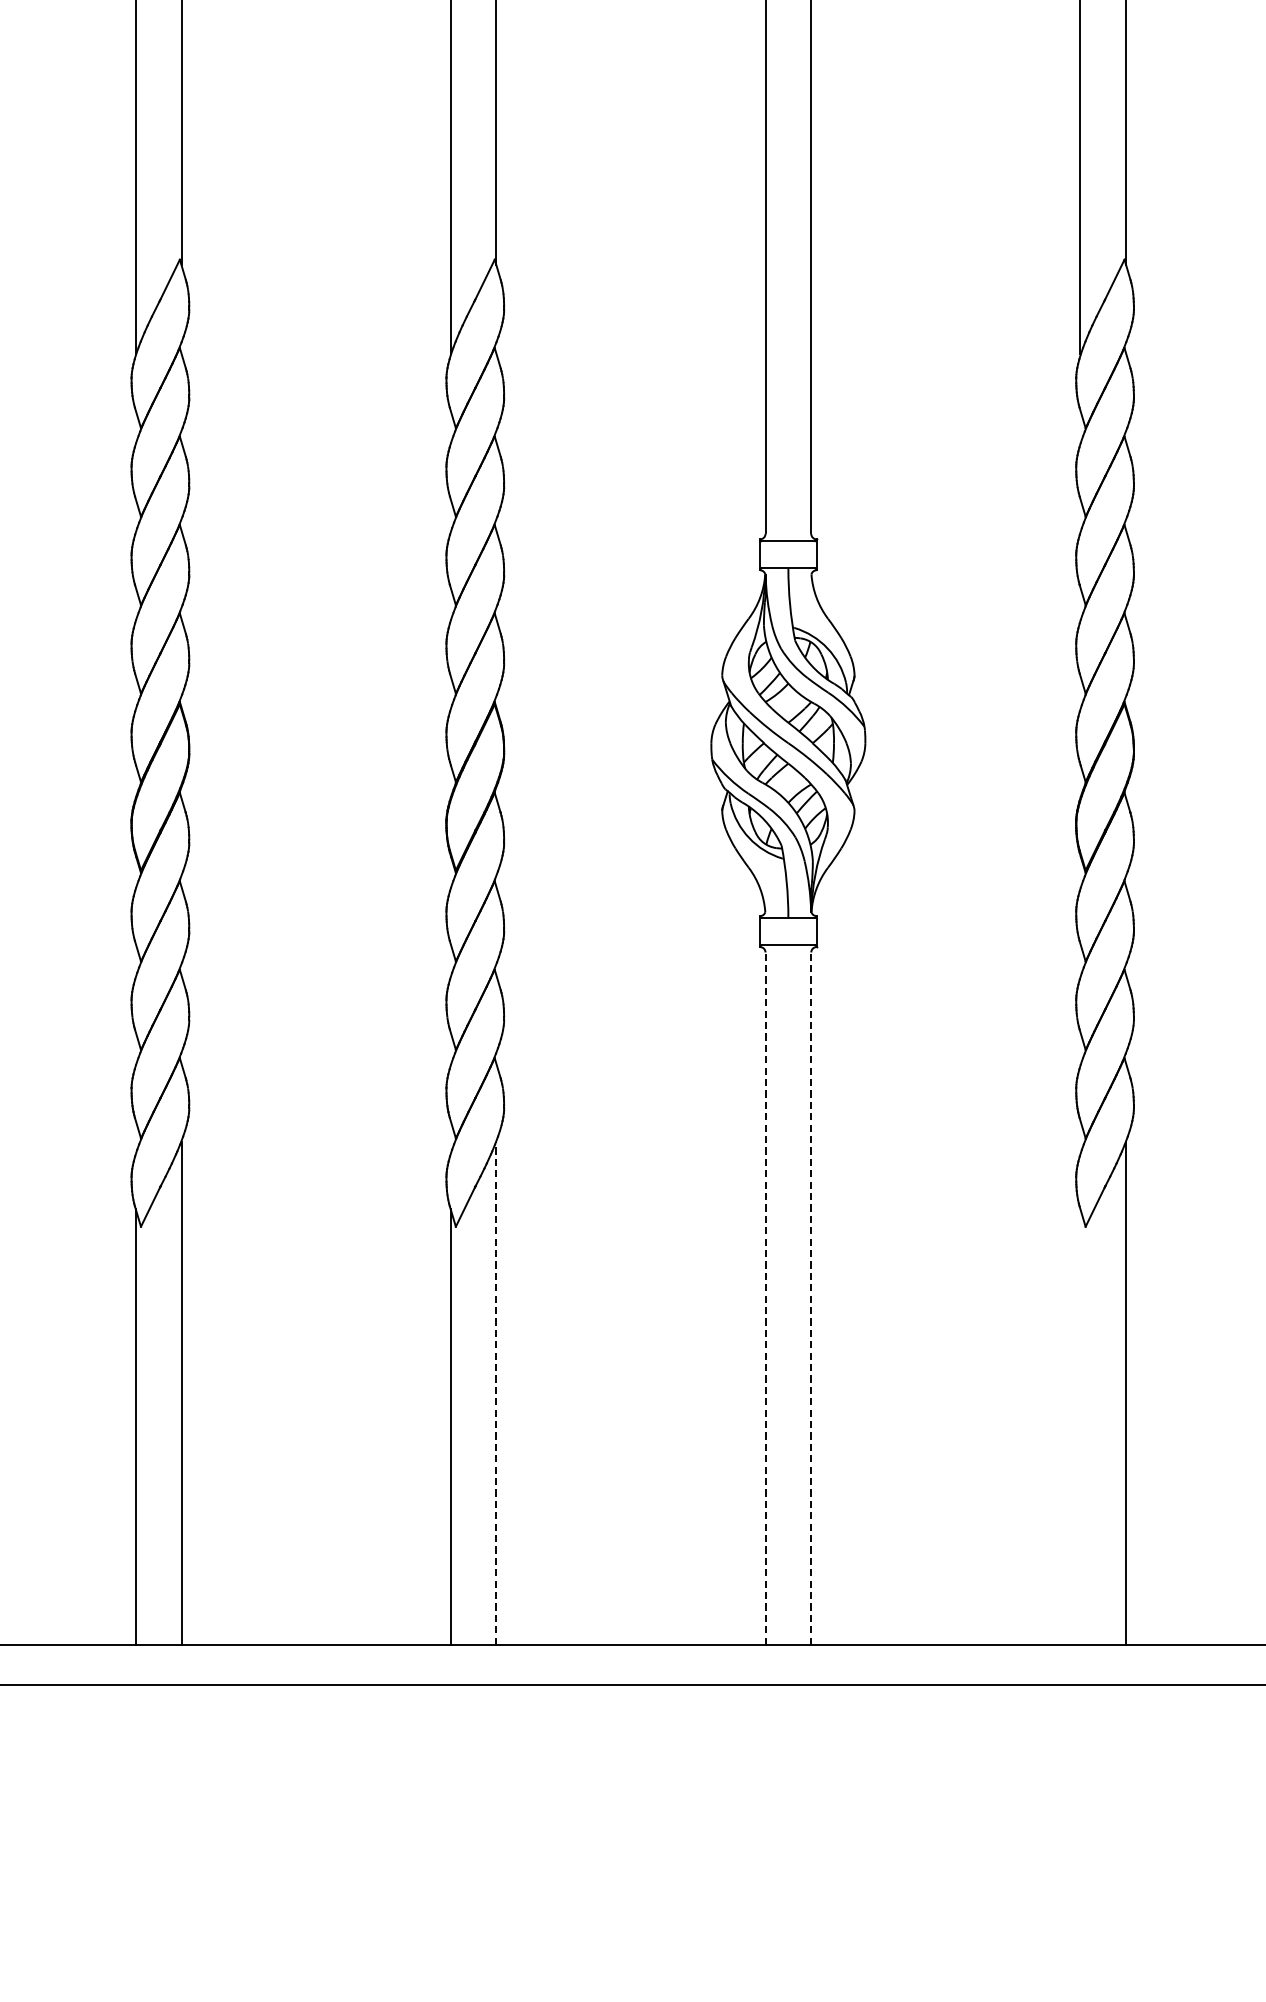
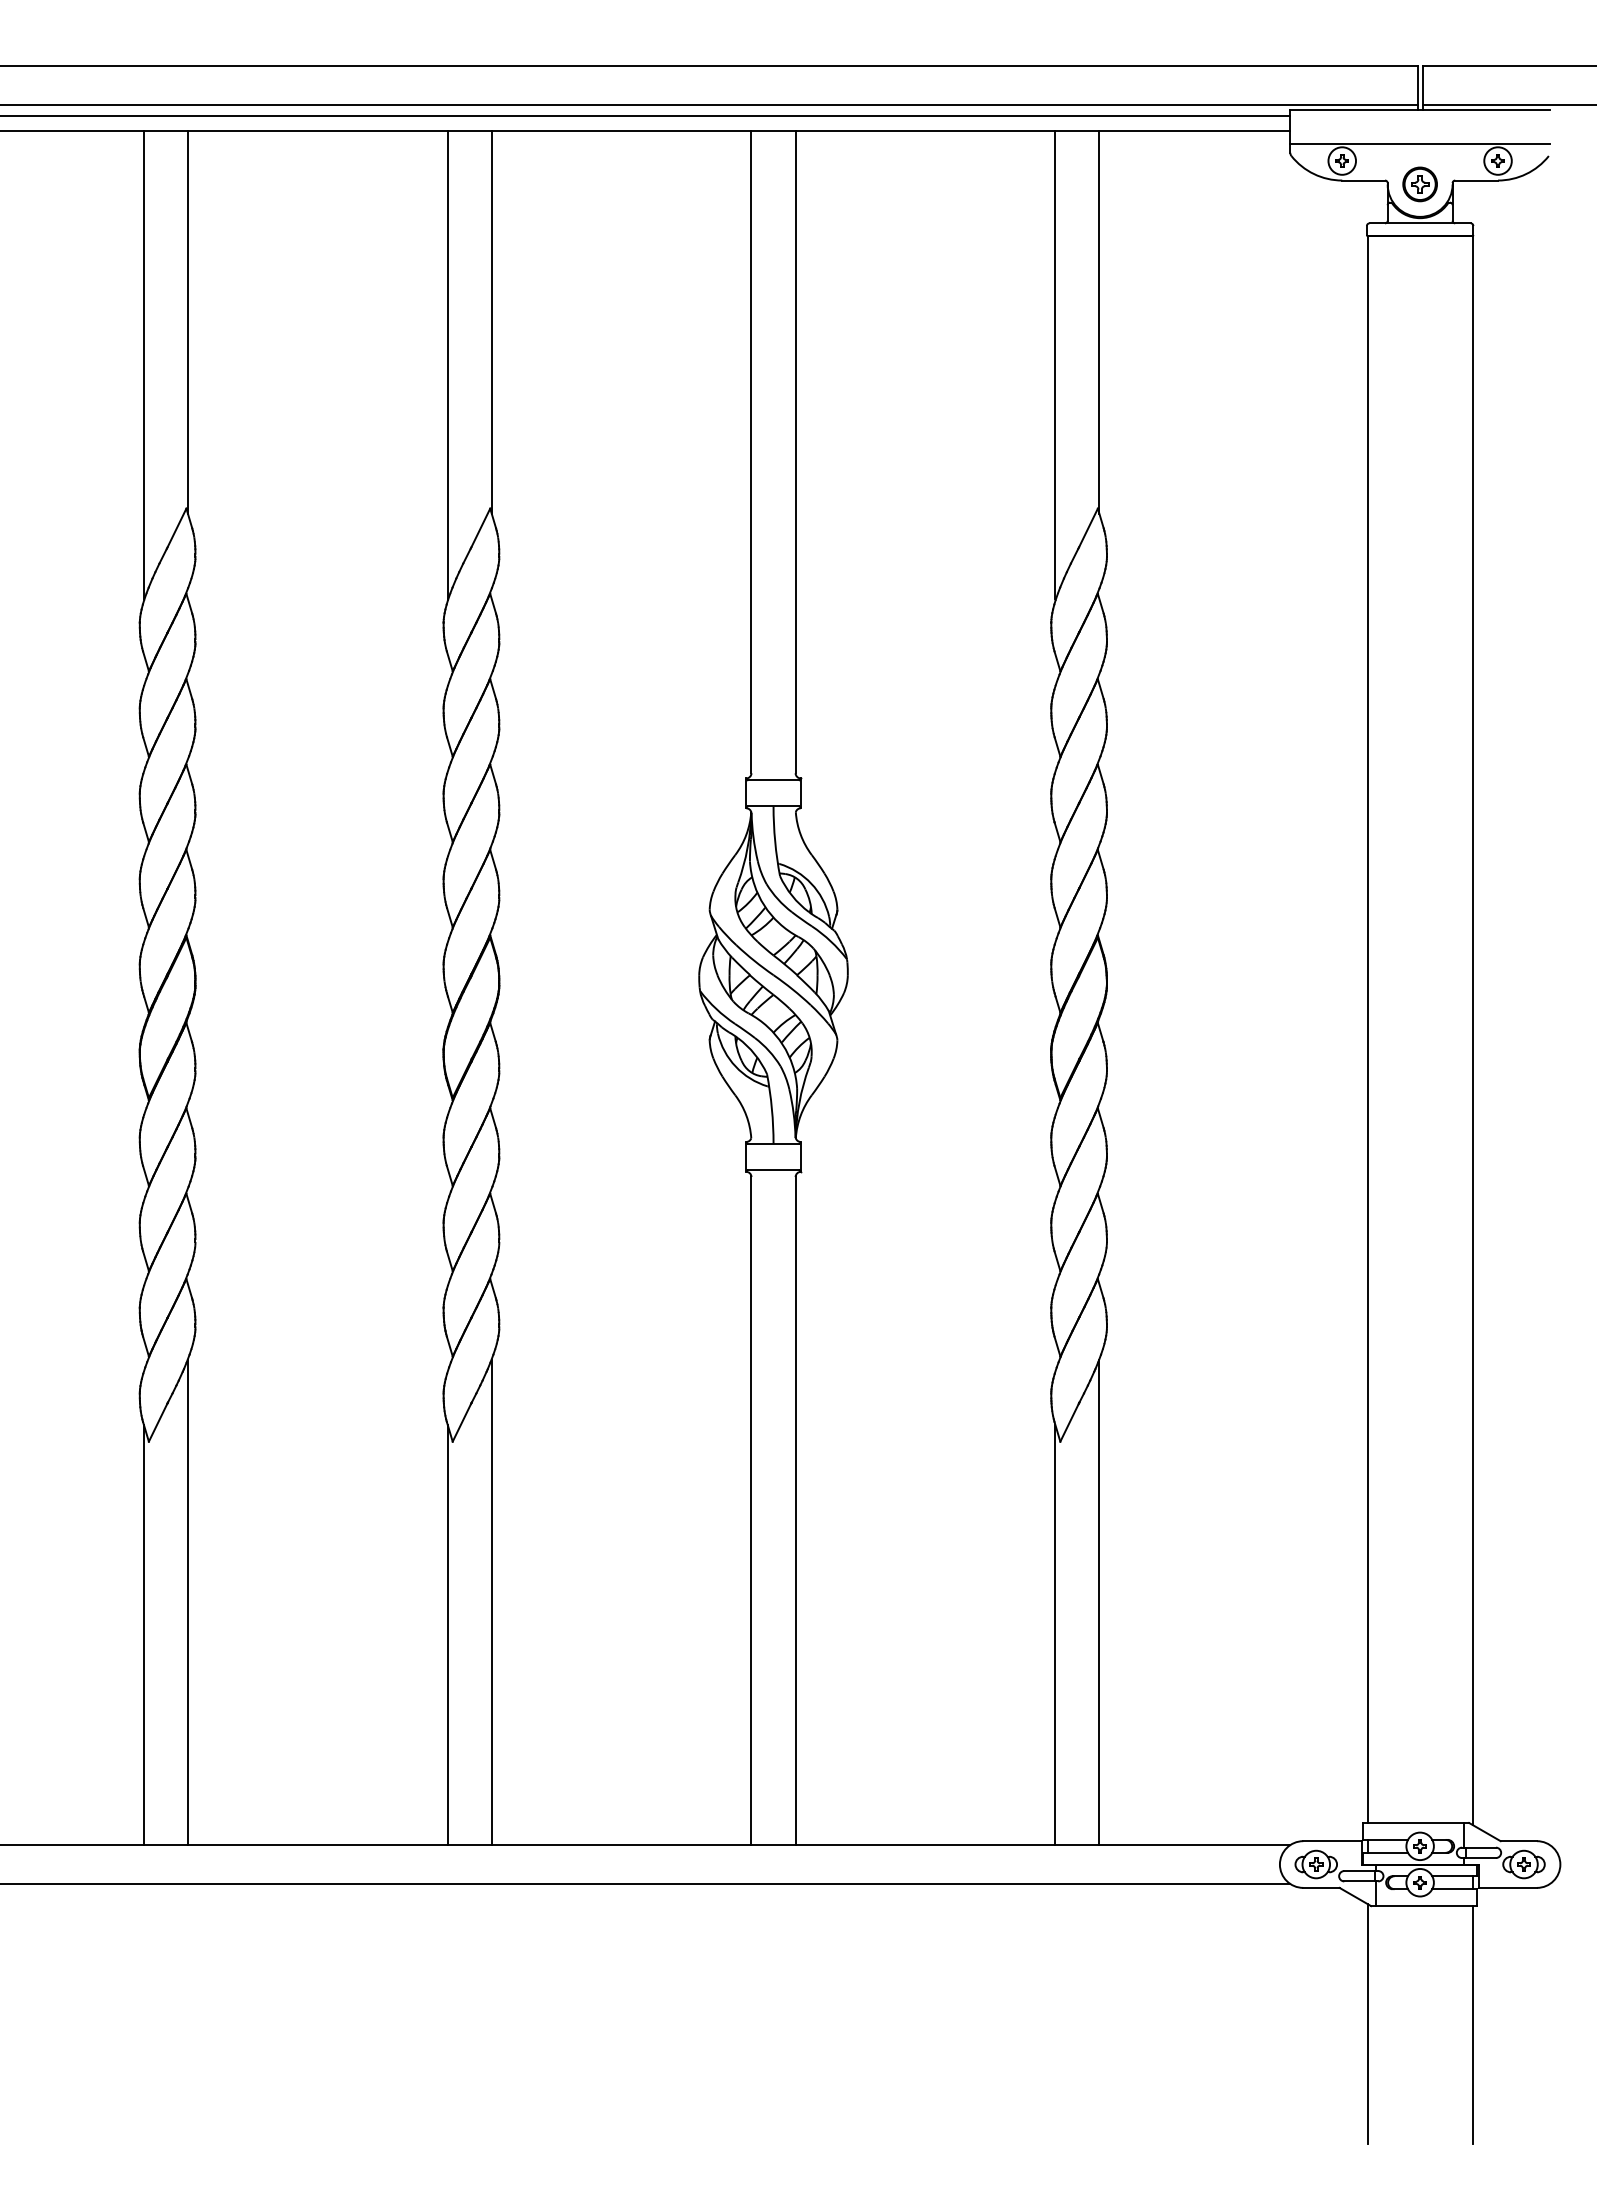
line: (765, 1298) -> (751, 1510), dashed -> solid
line: (811, 1298) -> (795, 1510), dashed -> solid
line: (496, 1393) -> (491, 1602), dashed -> solid
line: (1080, 1426) -> (1055, 1634), added

